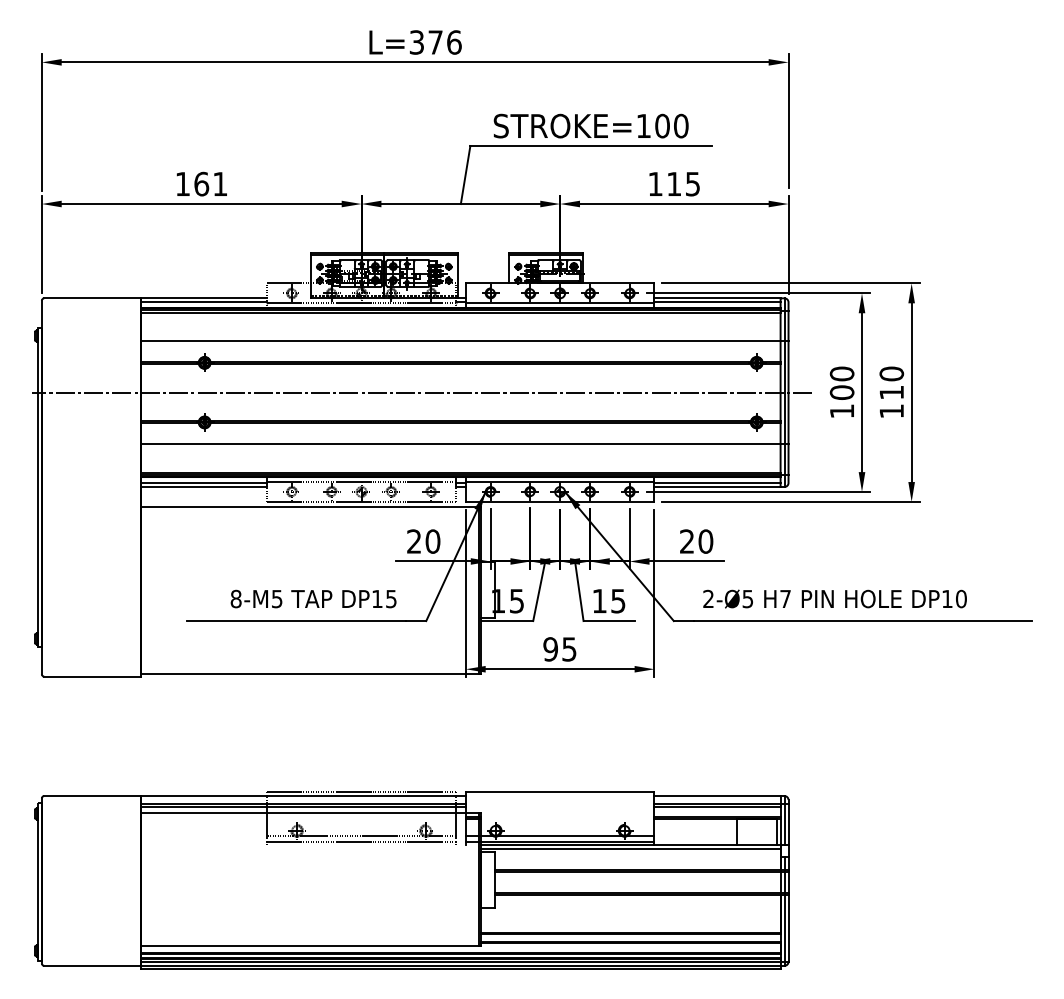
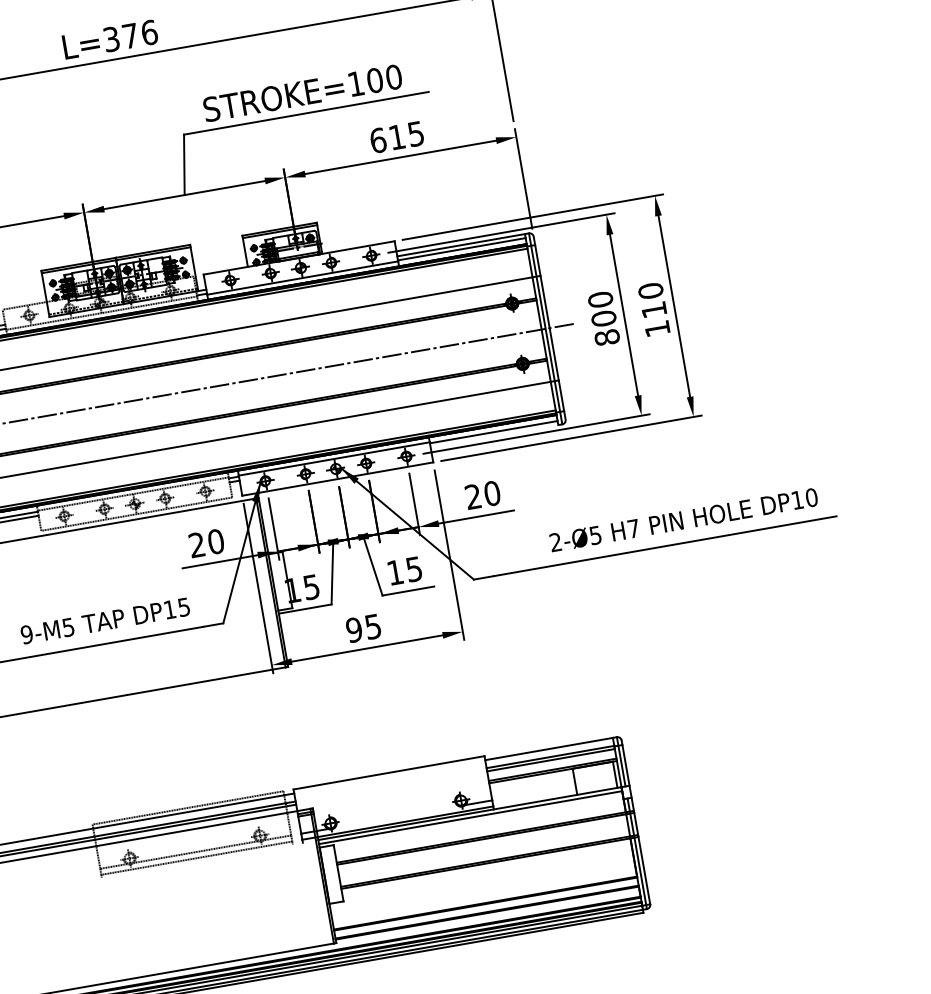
text: (655, 183) -> (378, 139), 115 -> 615
text: (841, 411) -> (606, 337), 100 -> 800
line: (717, 487) -> (494, 436), removed
text: (834, 598) -> (683, 519), moved
text: (235, 599) -> (26, 635), 8-M5 -> 9-M5
line: (559, 835) -> (396, 816), removed

